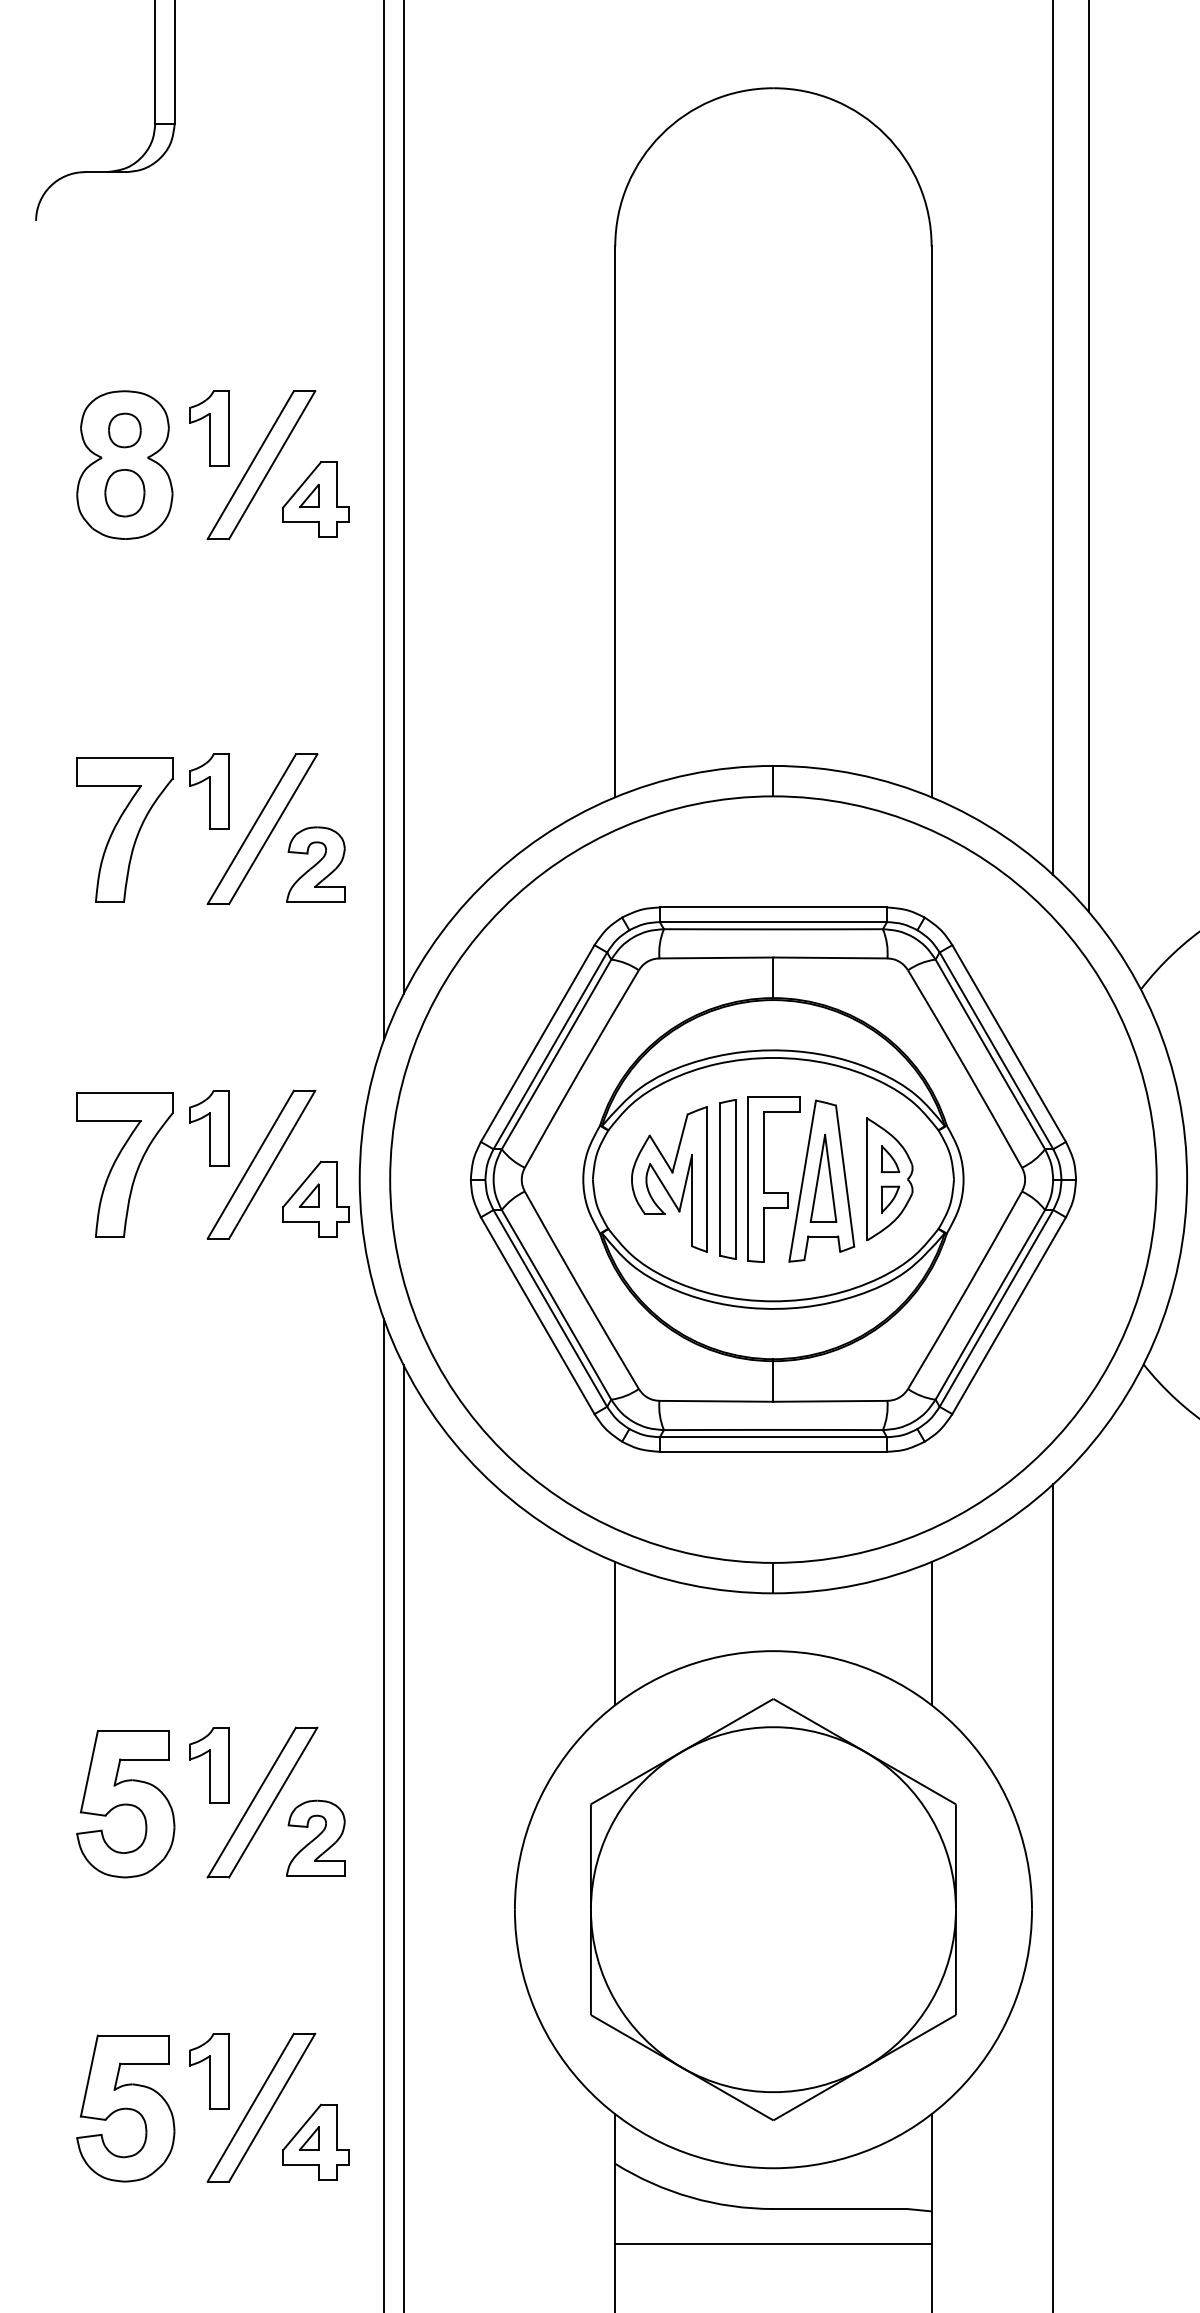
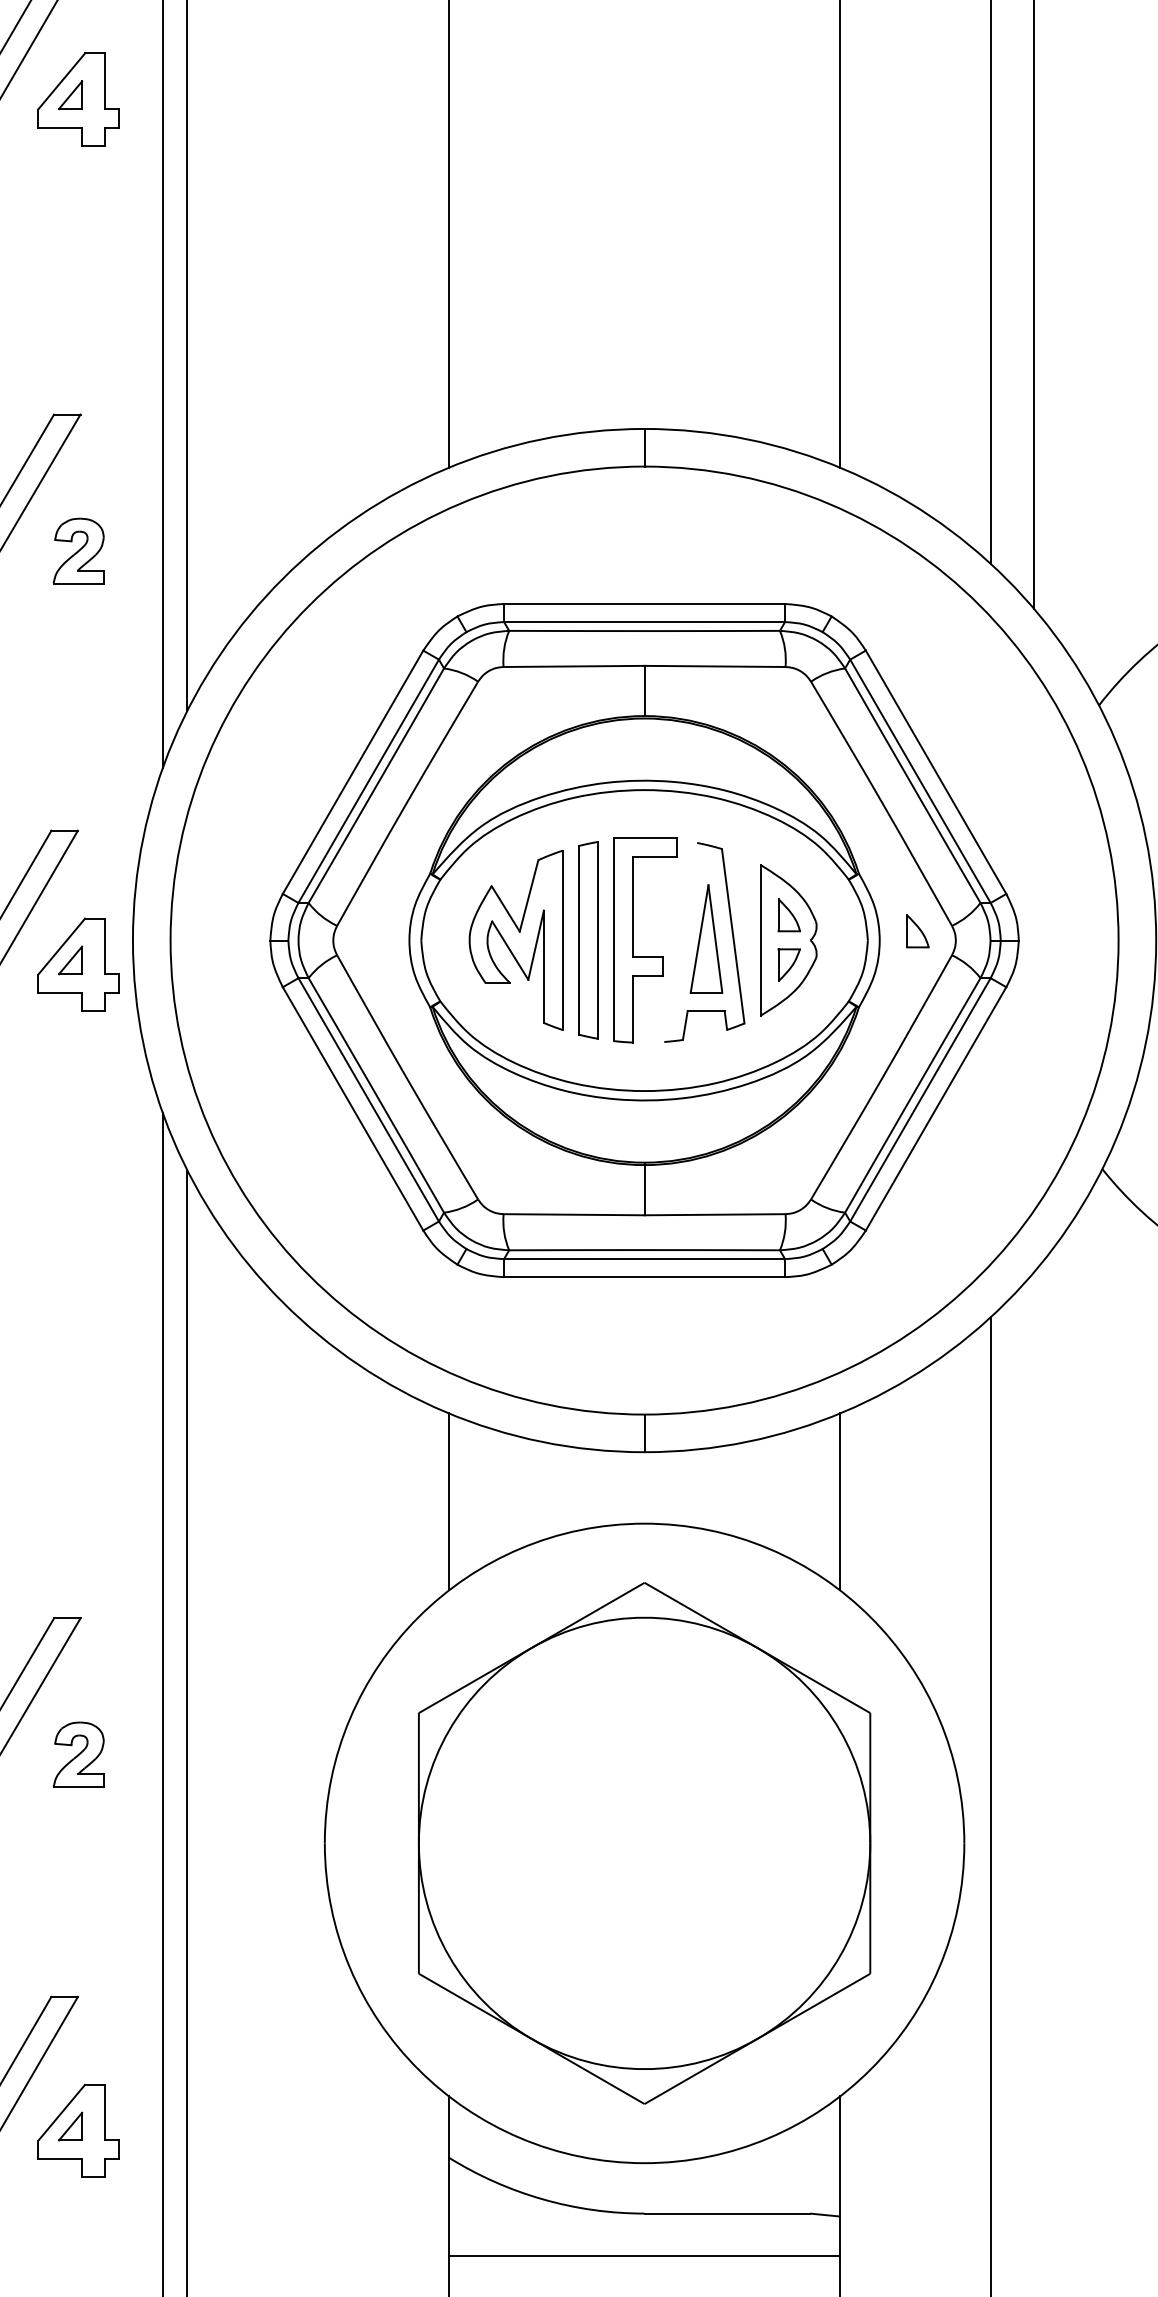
part: (315, 864) -> (78, 550), size x0.7
part: (994, 1171) -> (917, 930), added
line: (802, 1180) -> (680, 941), removed
part: (315, 1837) -> (78, 1754), size x0.7

